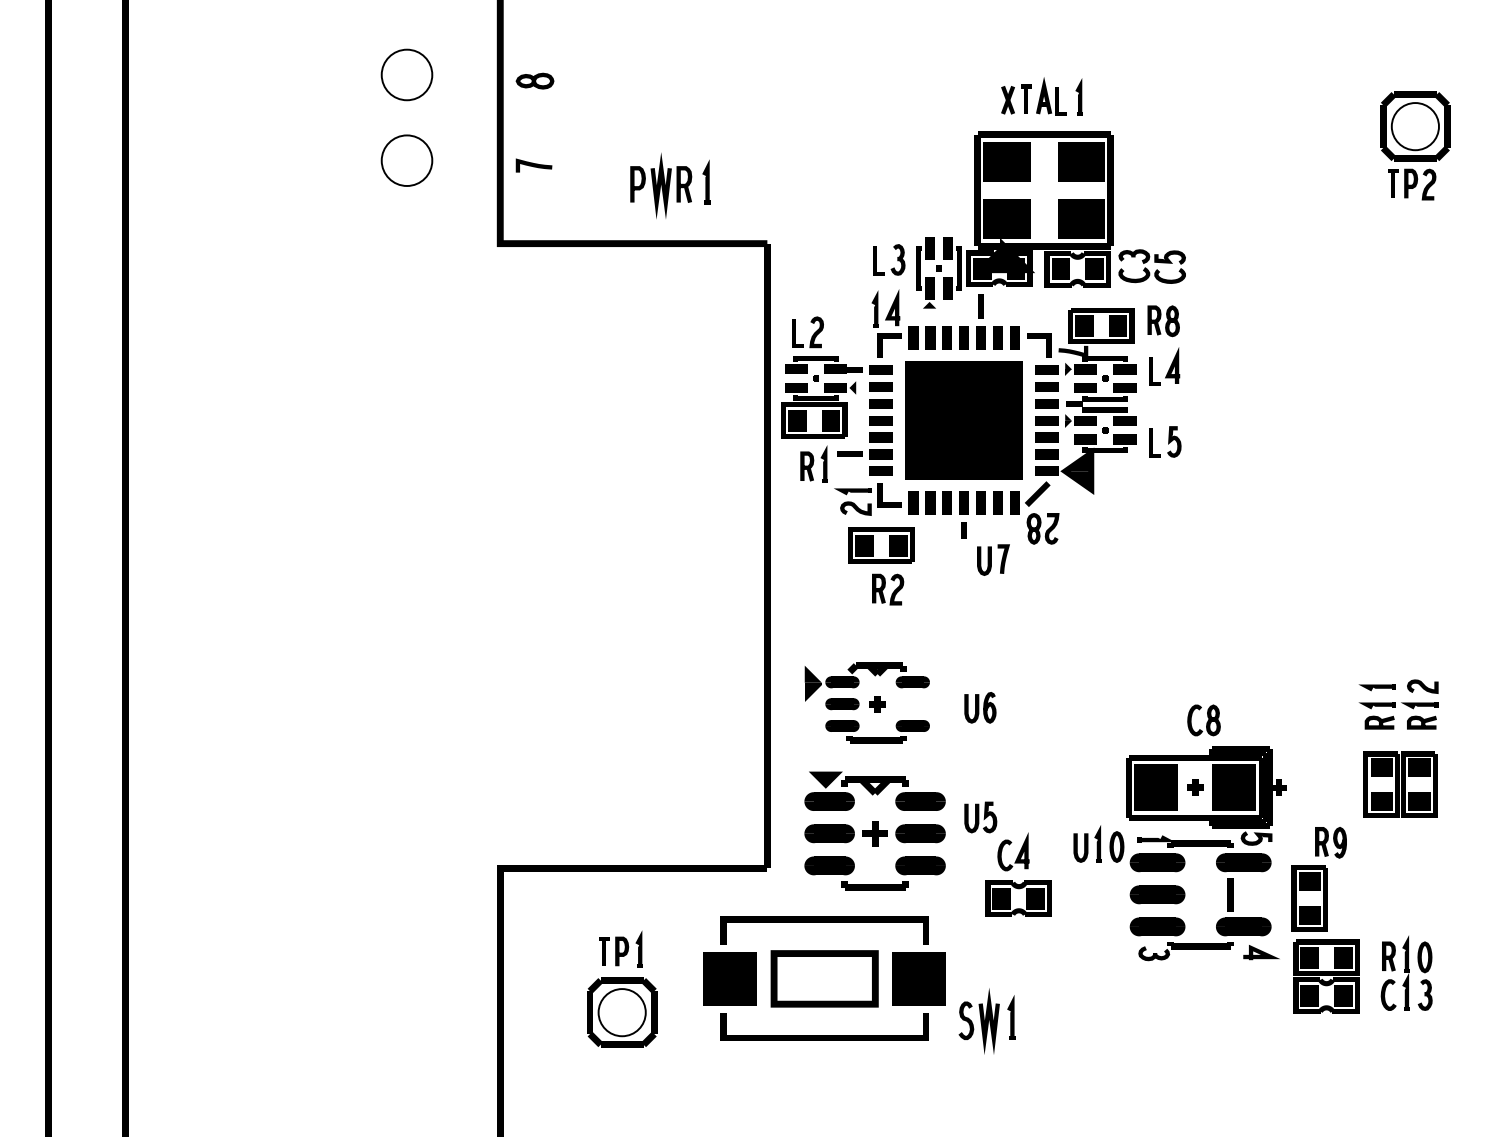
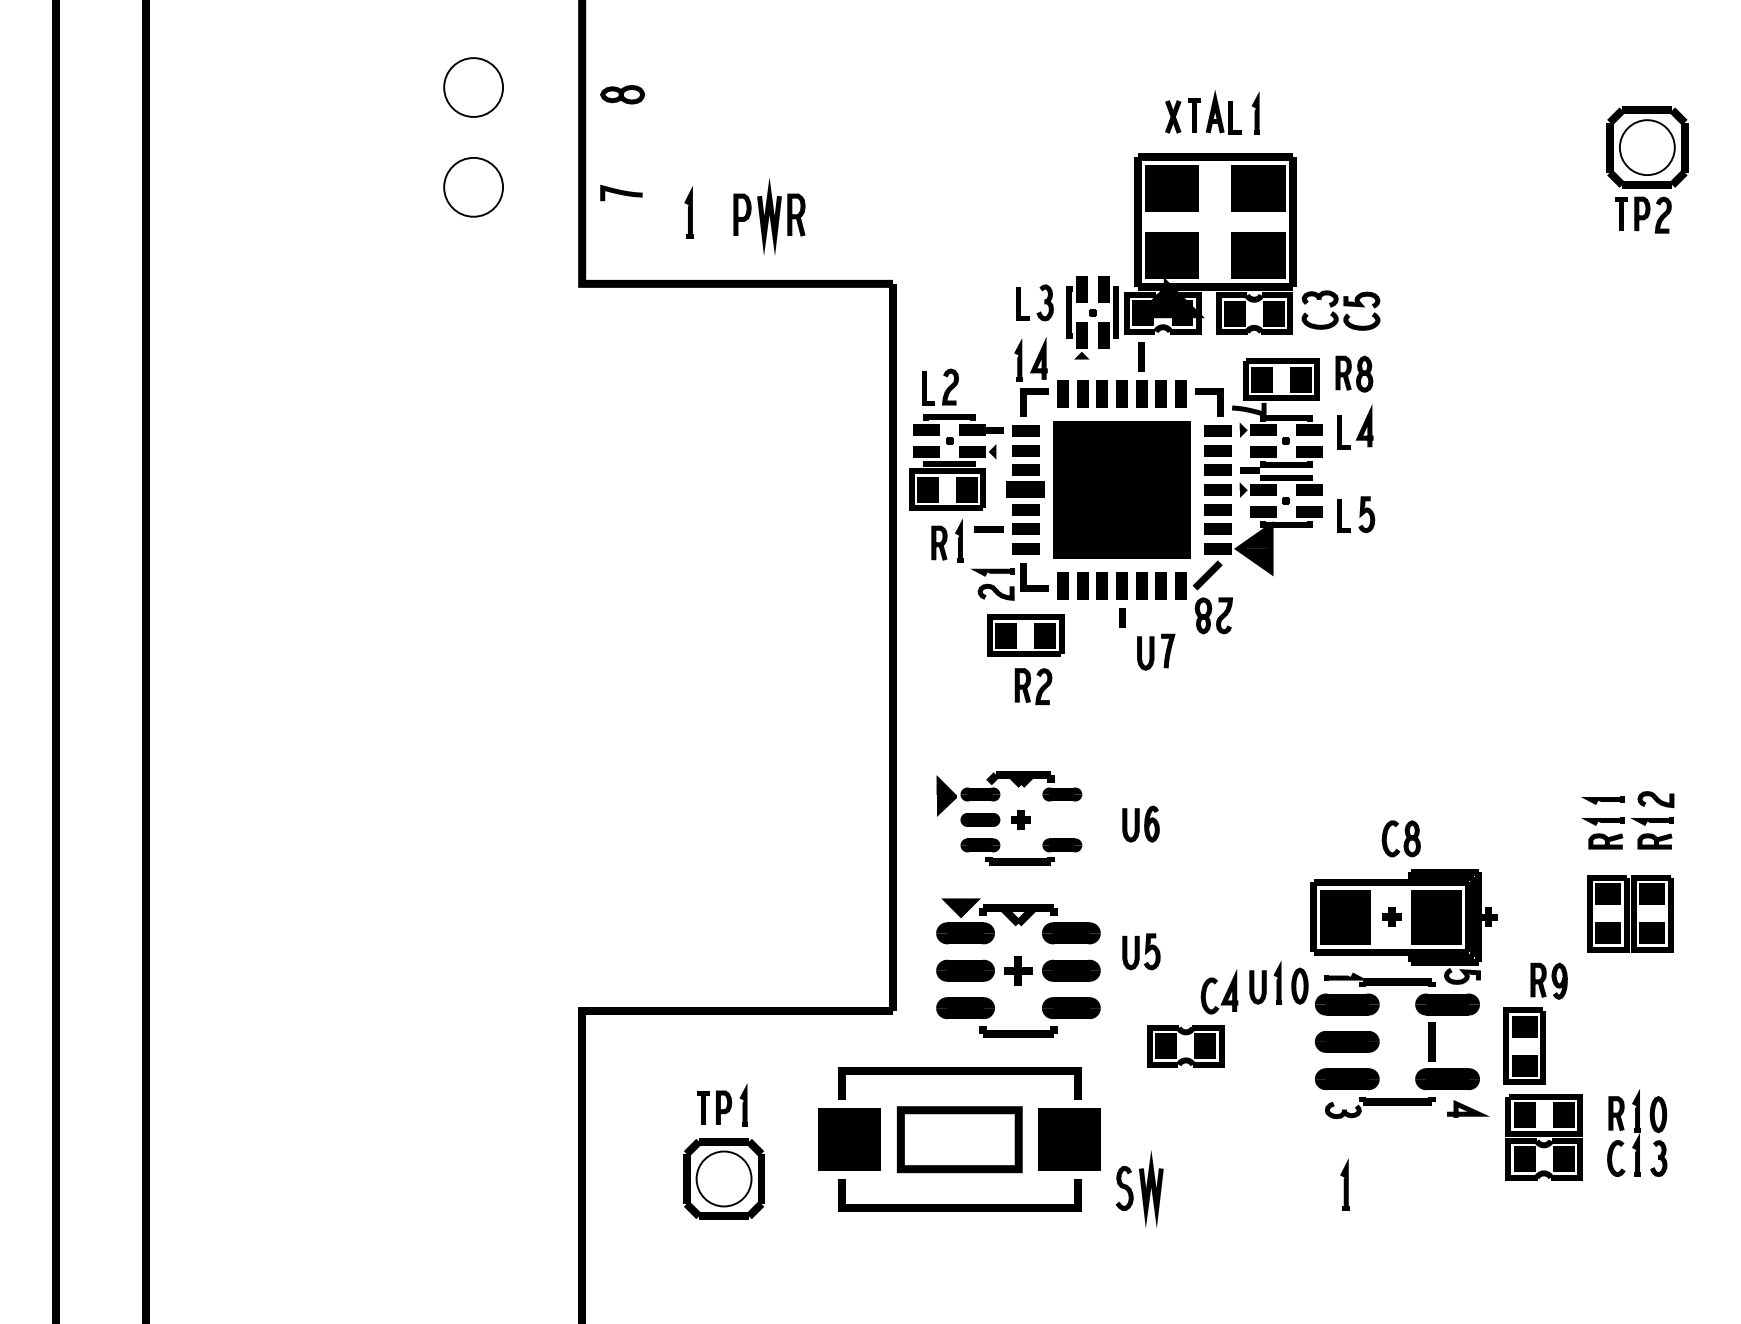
part: (705, 182) -> (688, 212), moved
part: (881, 420) -> (1025, 489), size x1.4
part: (1018, 853) -> (1225, 993), moved
part: (1010, 1017) -> (1344, 1184), moved

